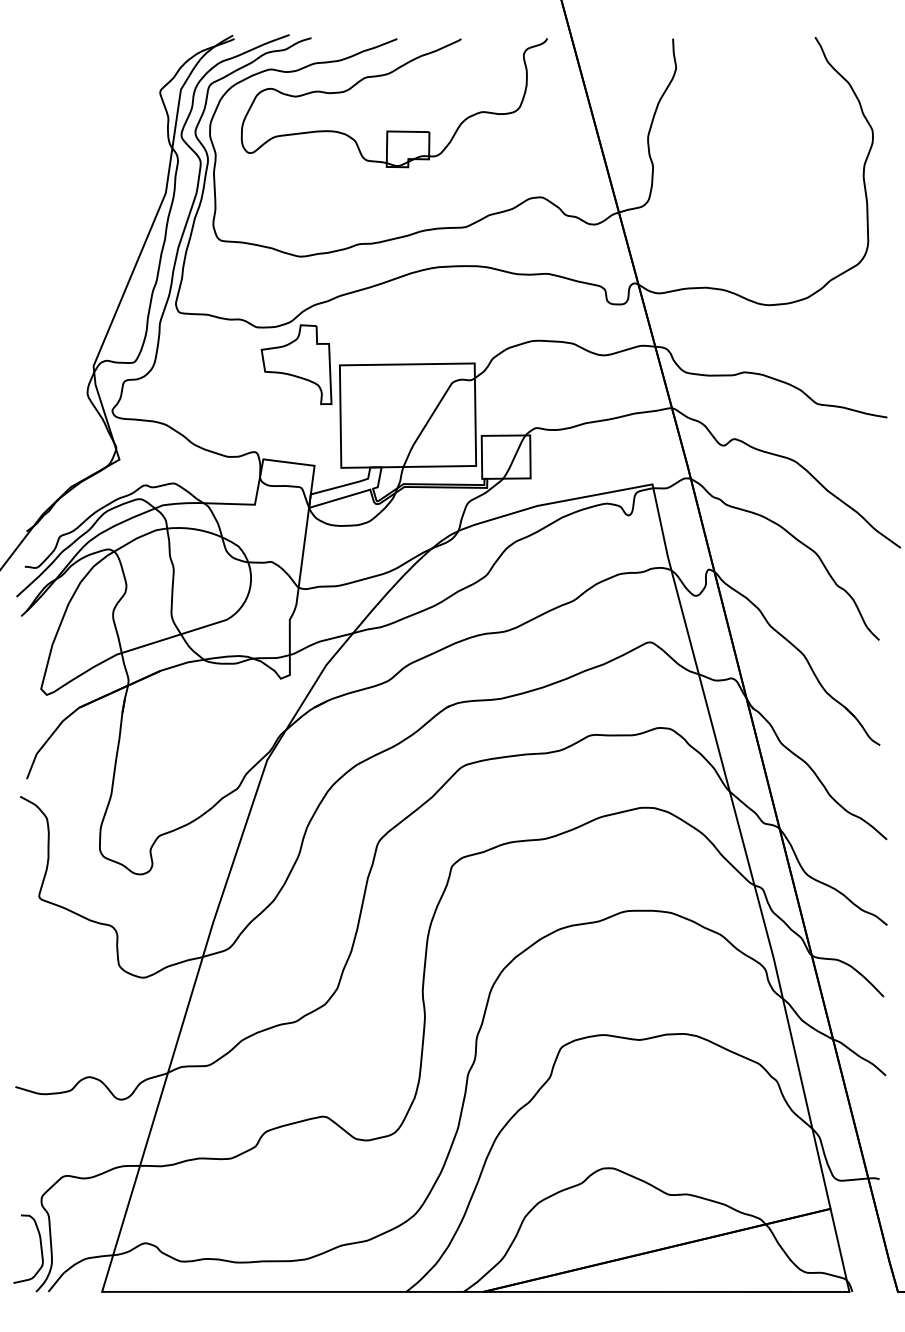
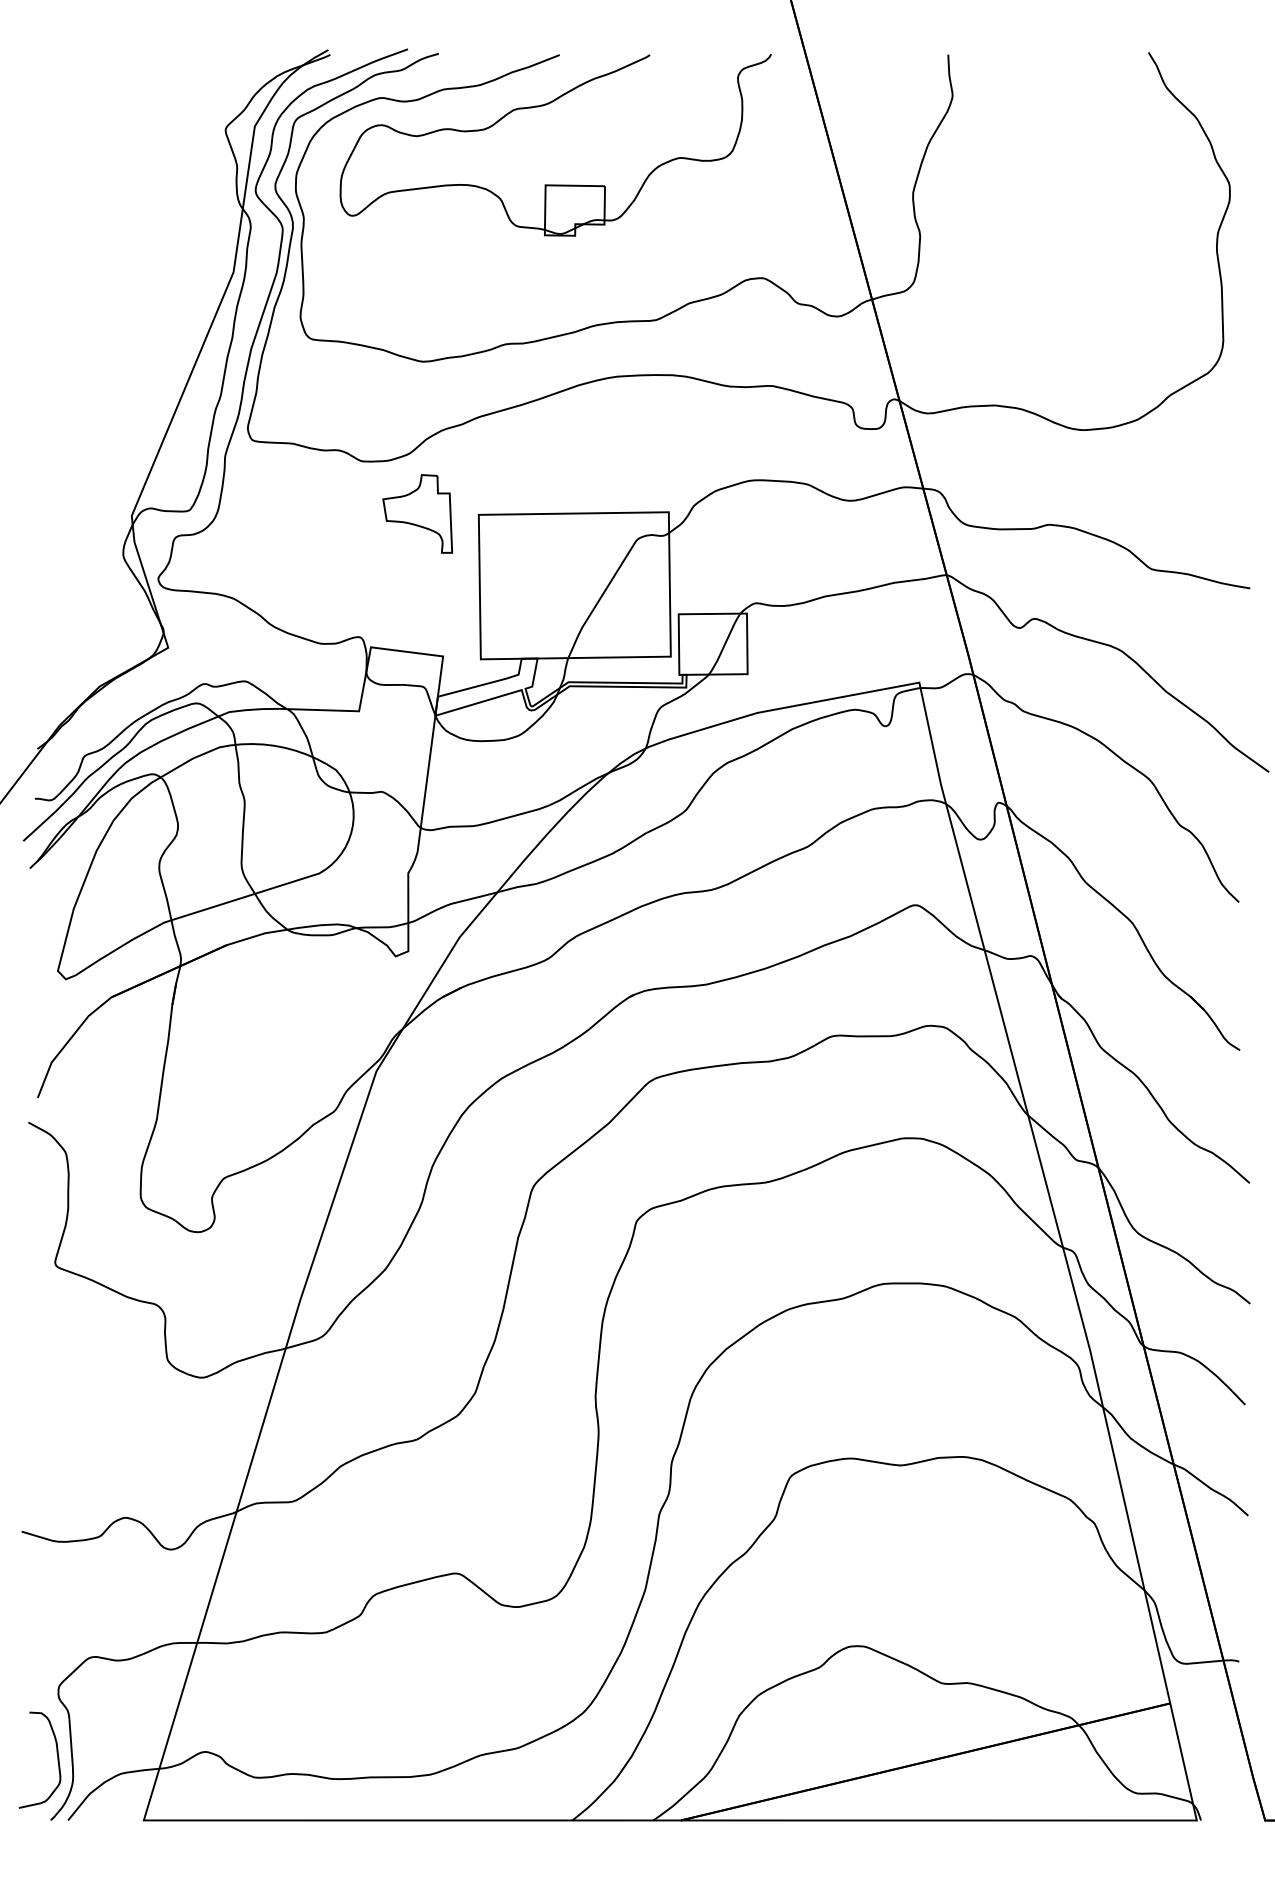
part: (296, 364) -> (417, 513), size x0.7

